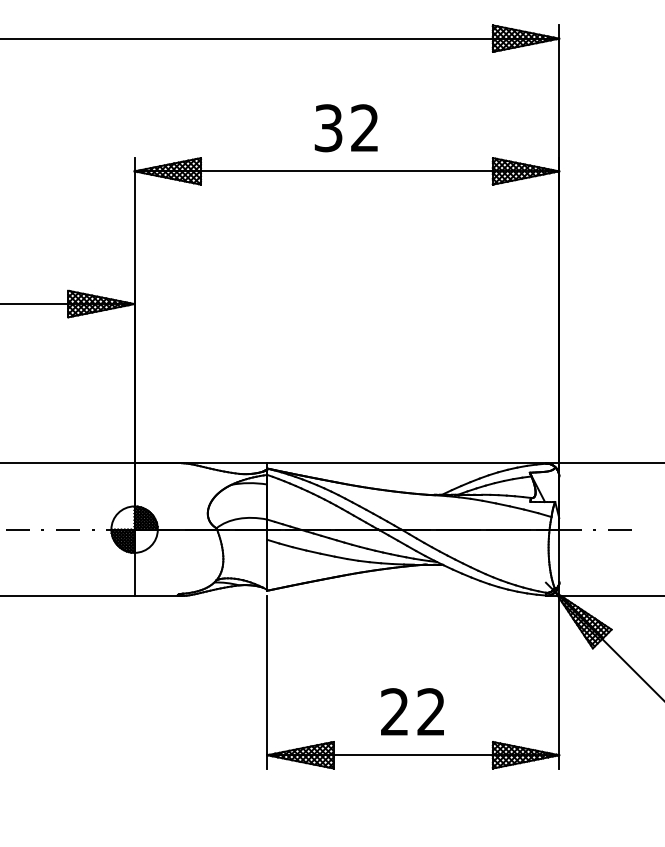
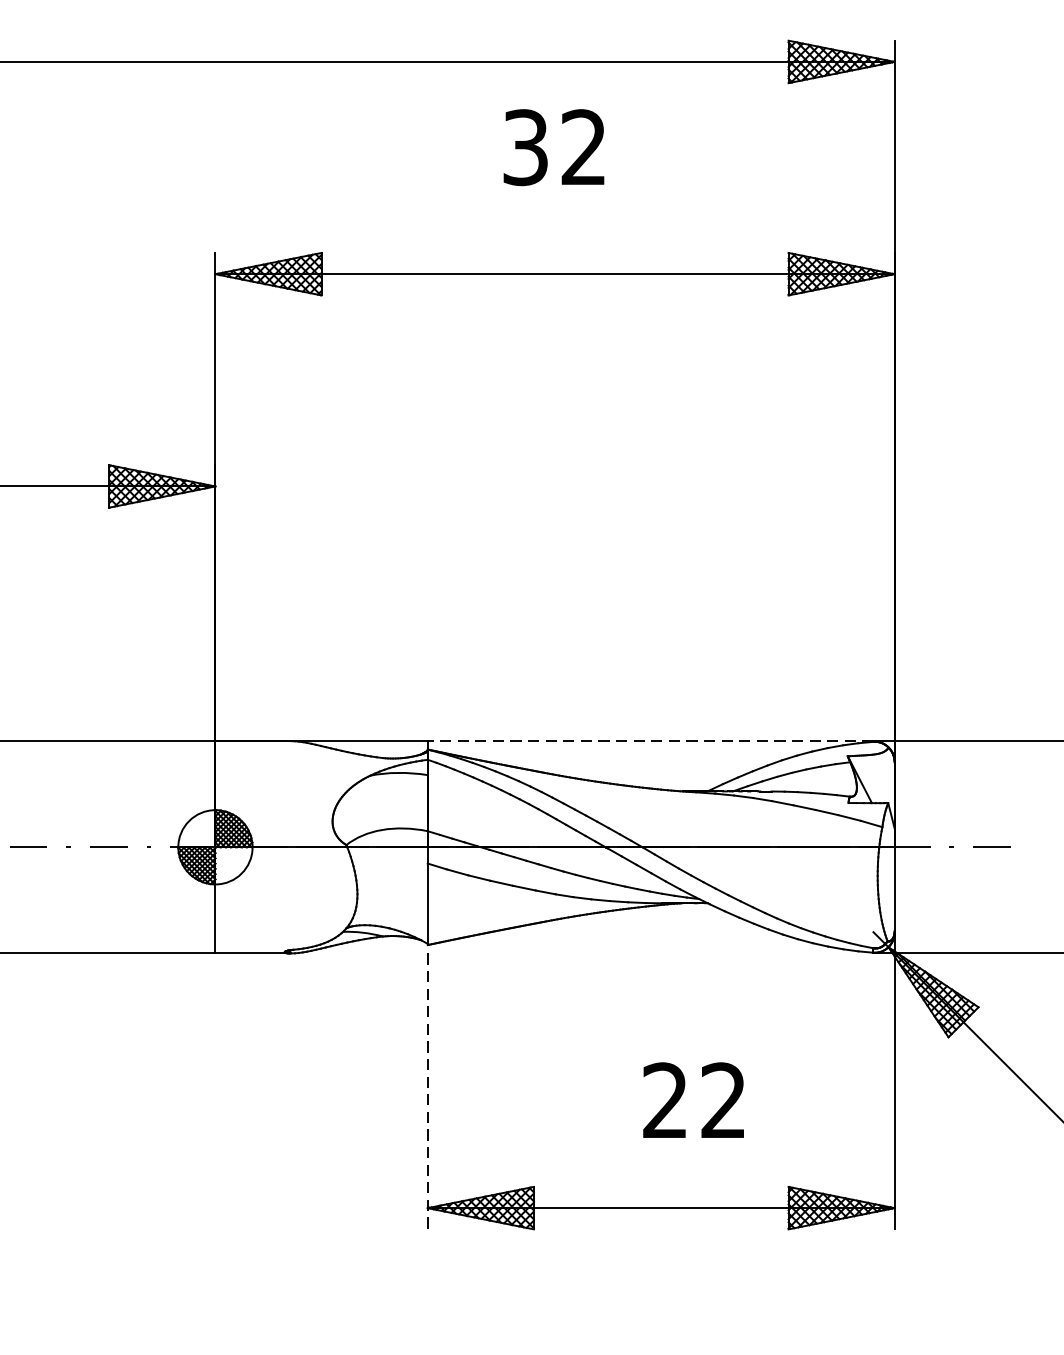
text: (345, 128) -> (552, 148), moved
line: (406, 463) -> (650, 741), solid -> dashed
line: (267, 682) -> (428, 1091), solid -> dashed
text: (412, 711) -> (693, 1099), moved

